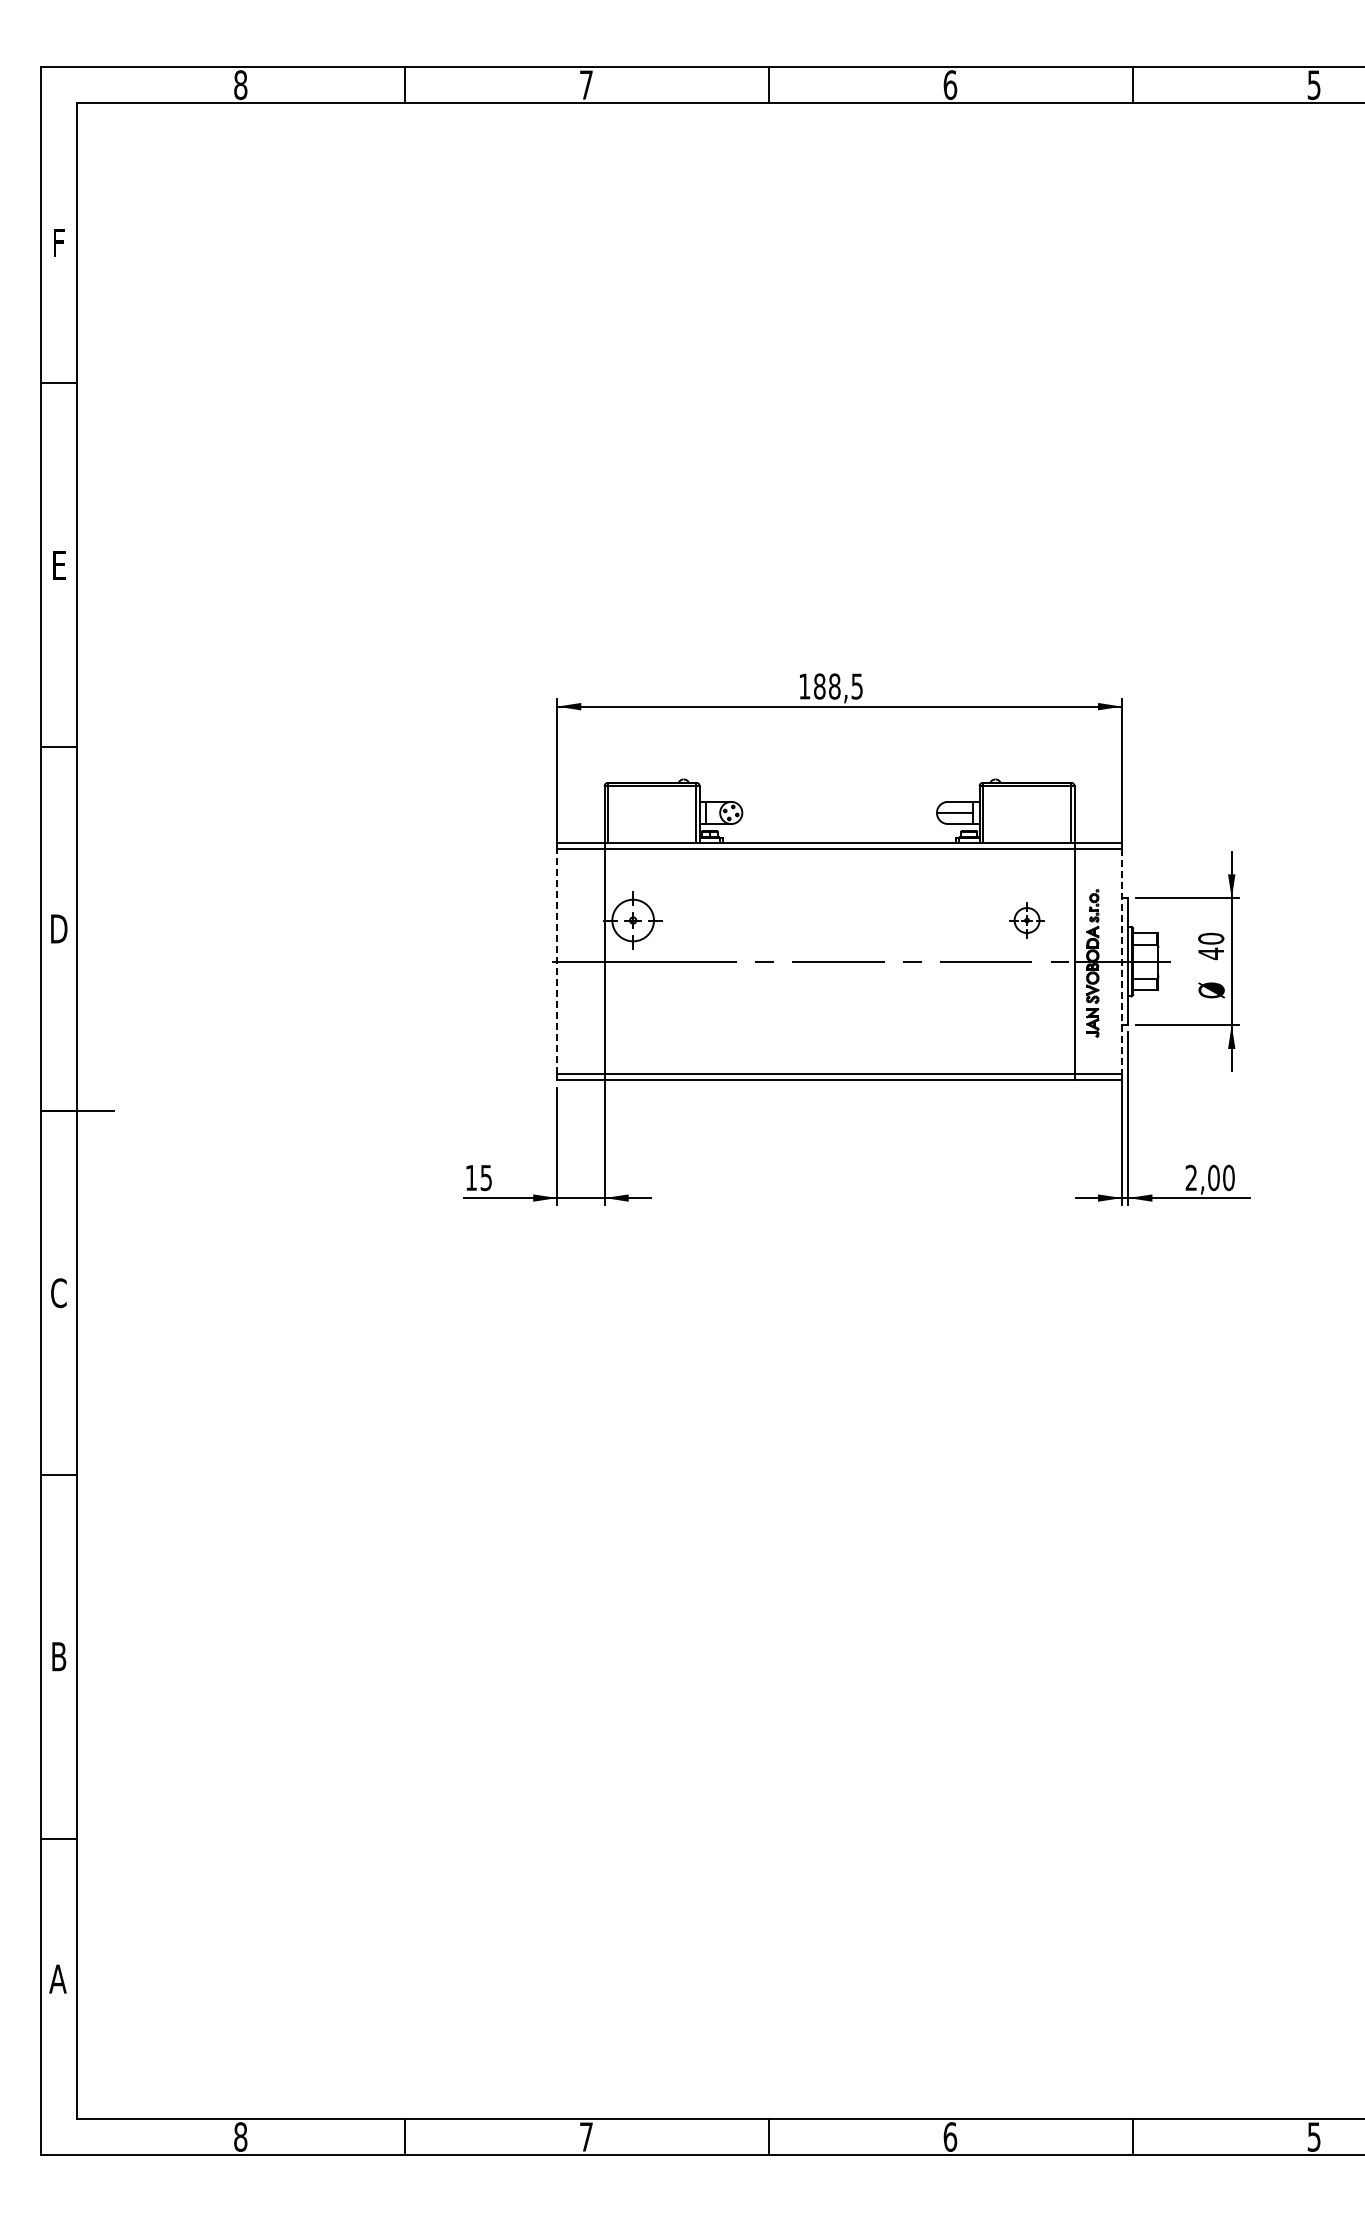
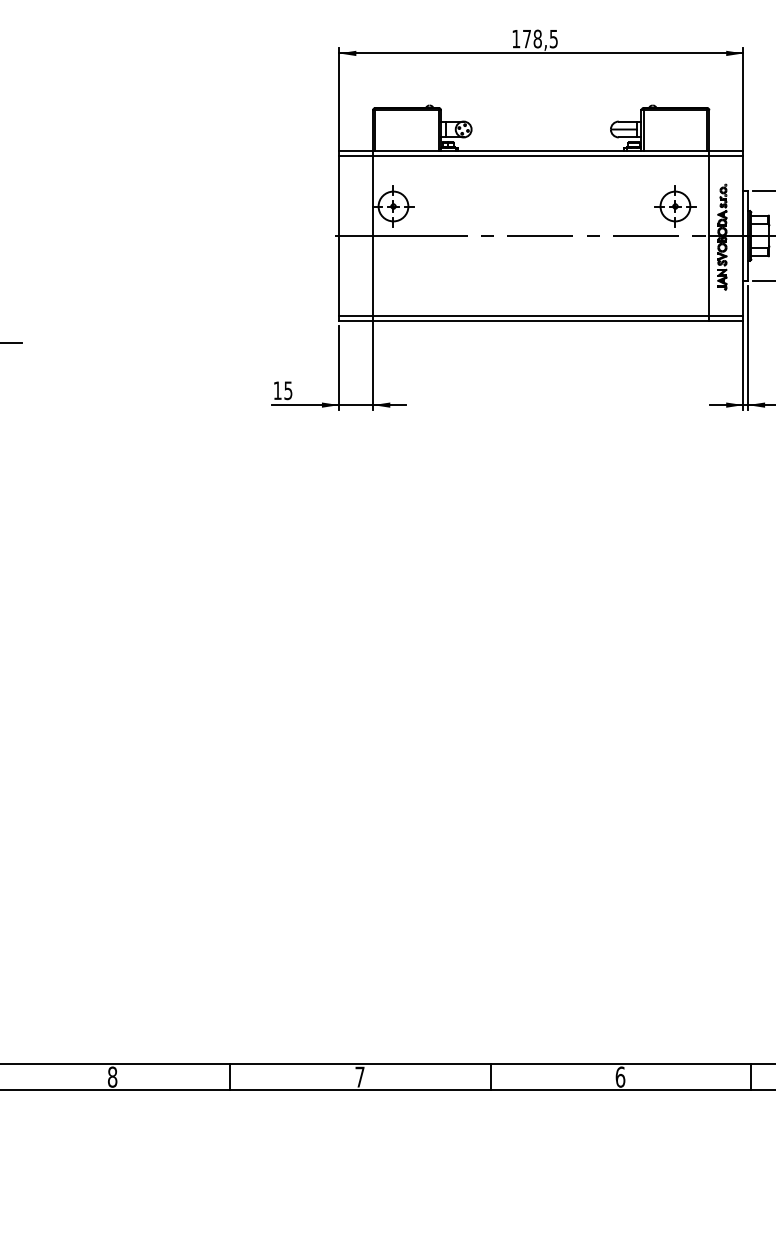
text: (819, 686) -> (526, 39), 188,5 -> 178,5
part: (1026, 920) -> (674, 206), size x1.67
line: (557, 961) -> (339, 235), dashed -> solid
line: (1122, 962) -> (743, 236), dashed -> solid

